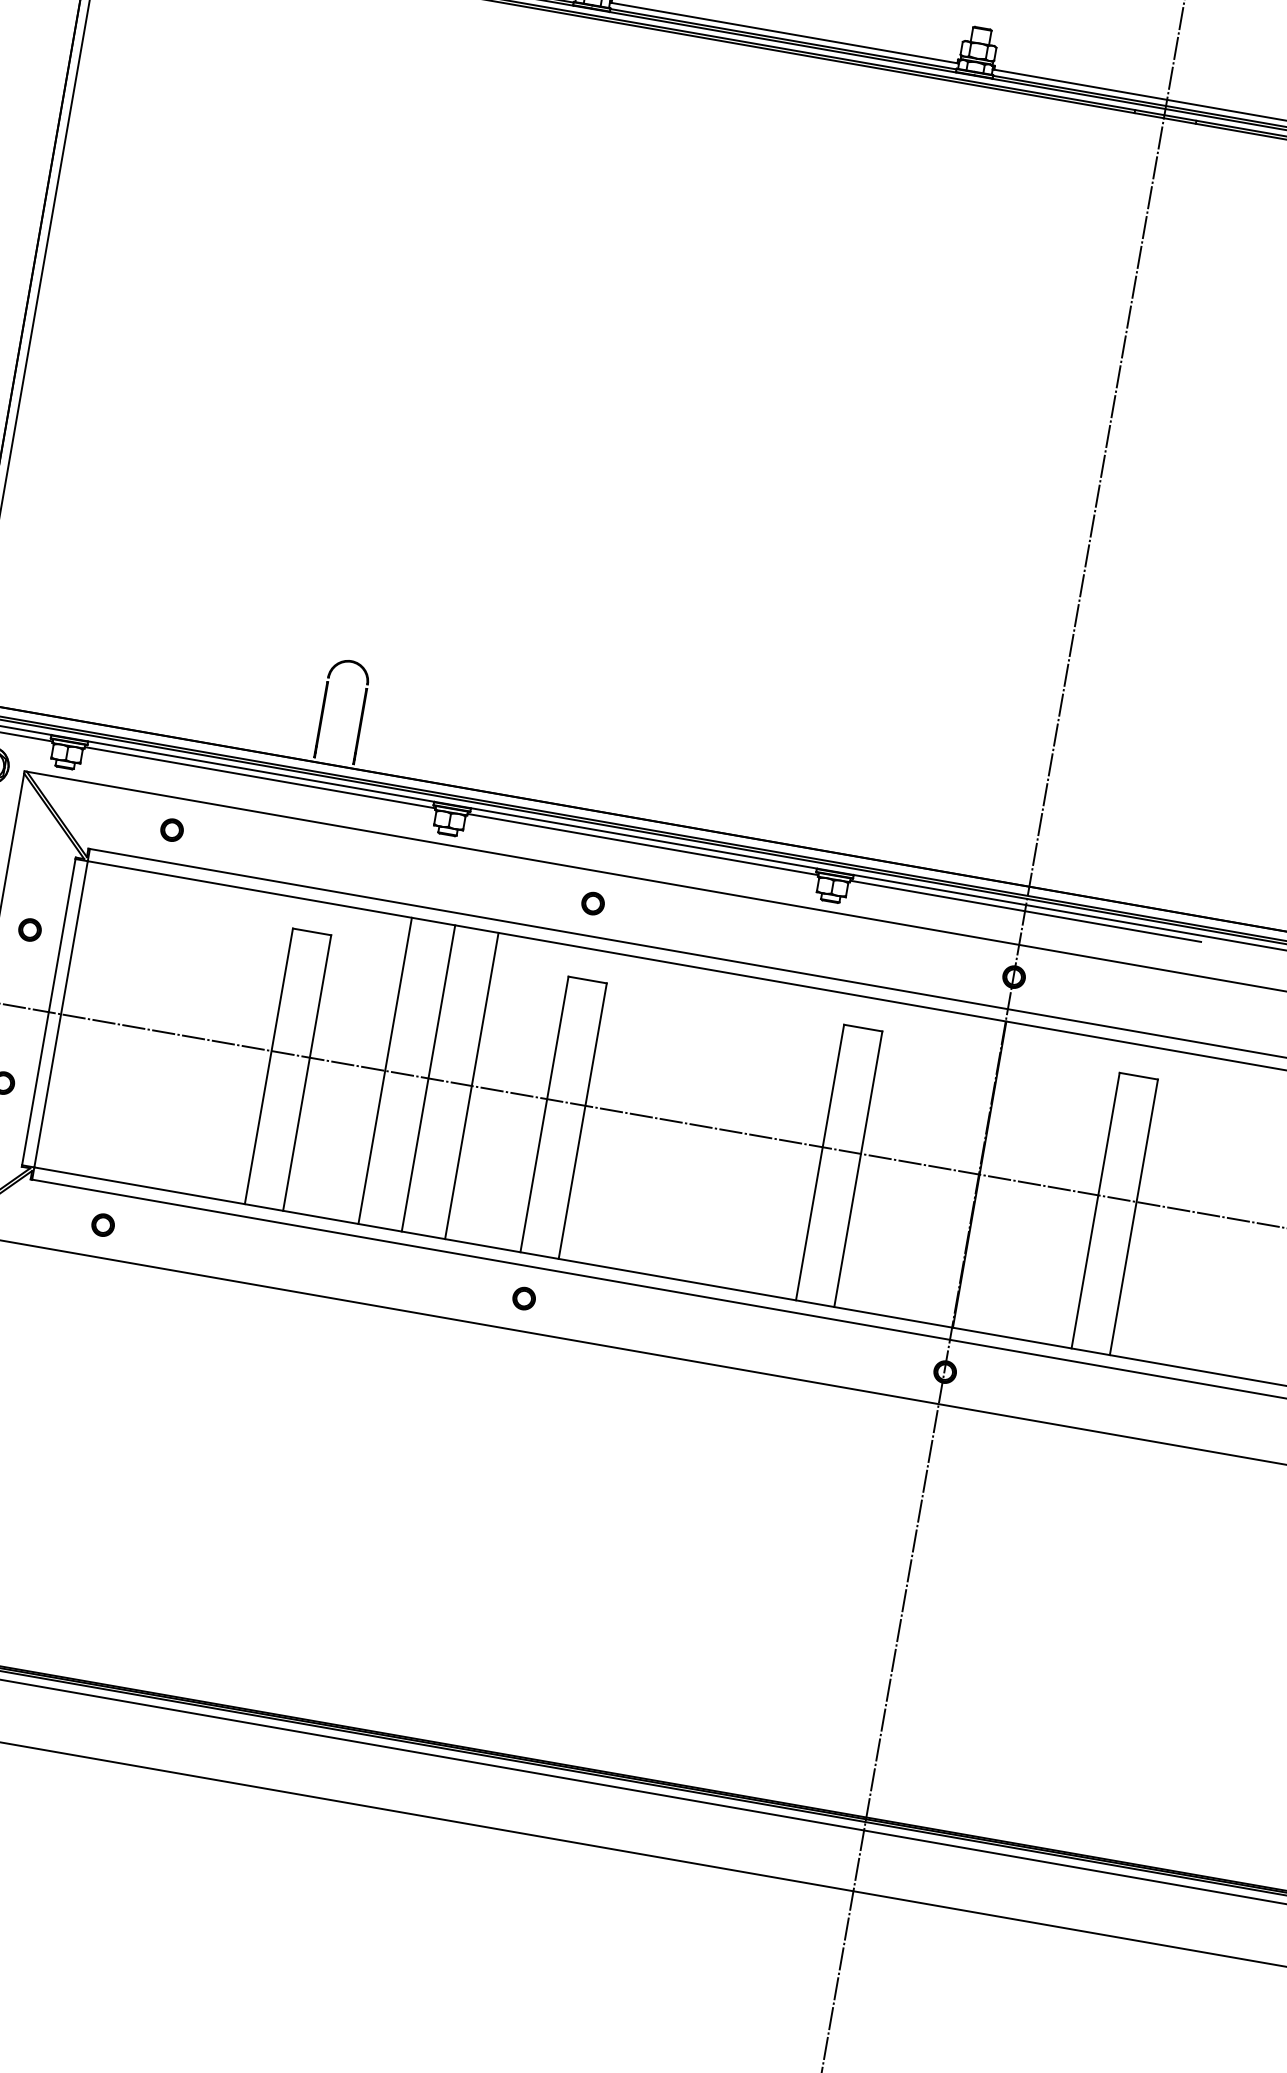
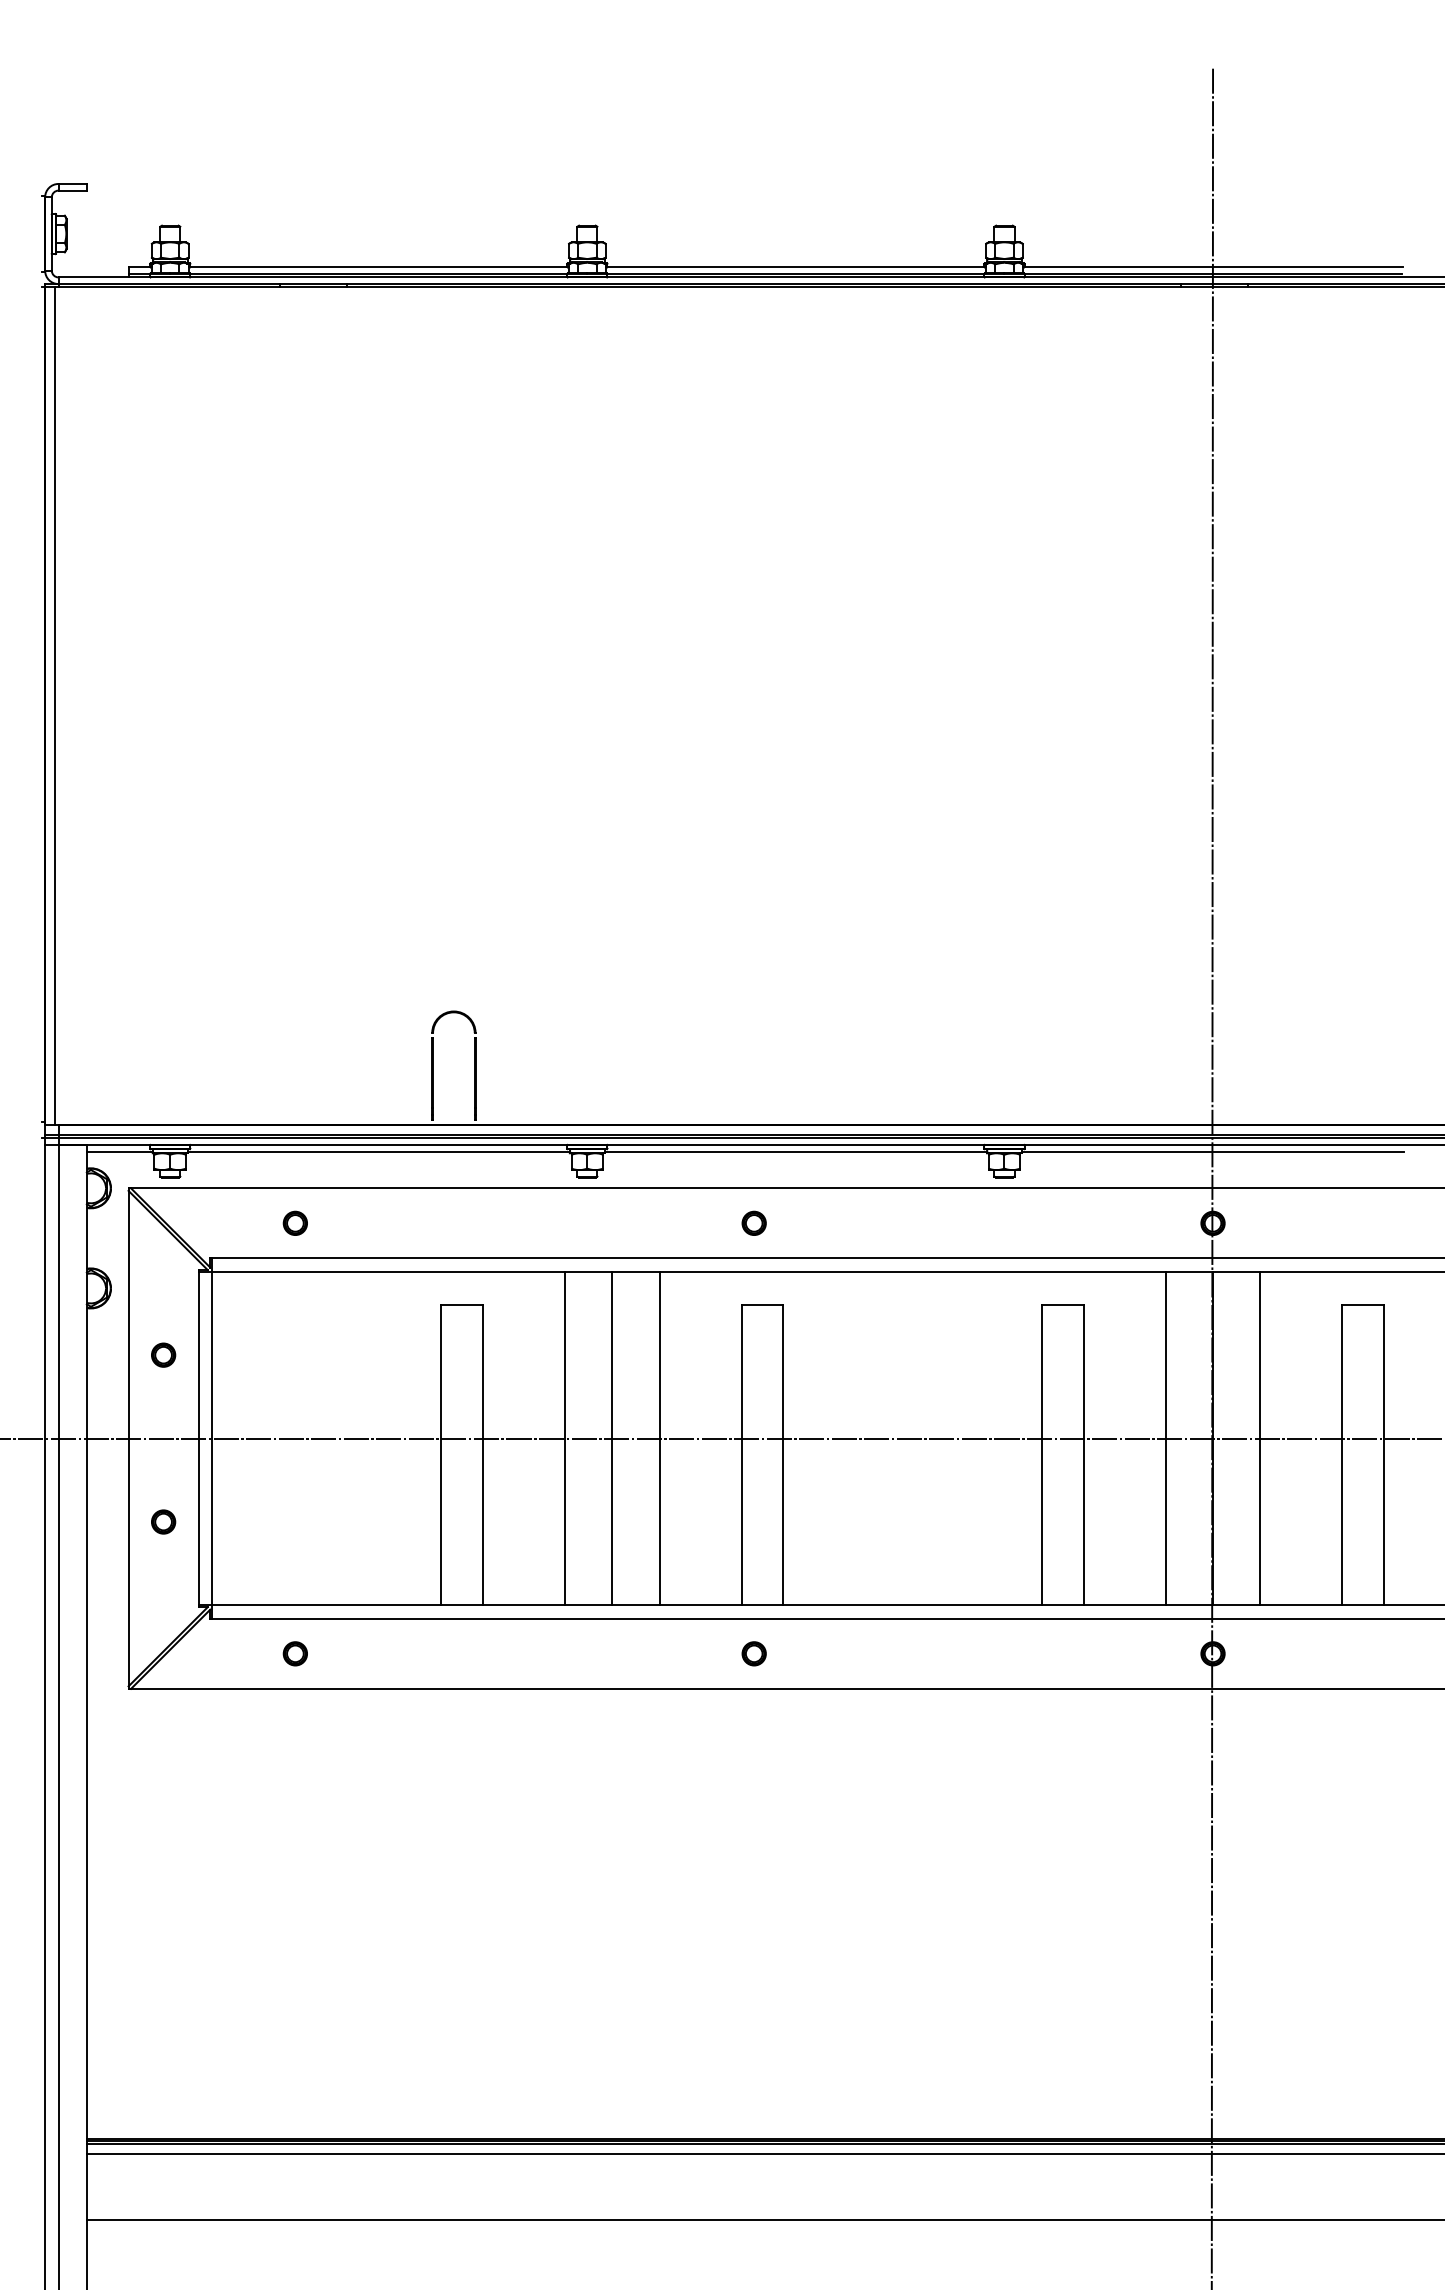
line: (936, 1166) -> (1165, 1438), added
line: (1023, 1182) -> (1260, 1438), added

